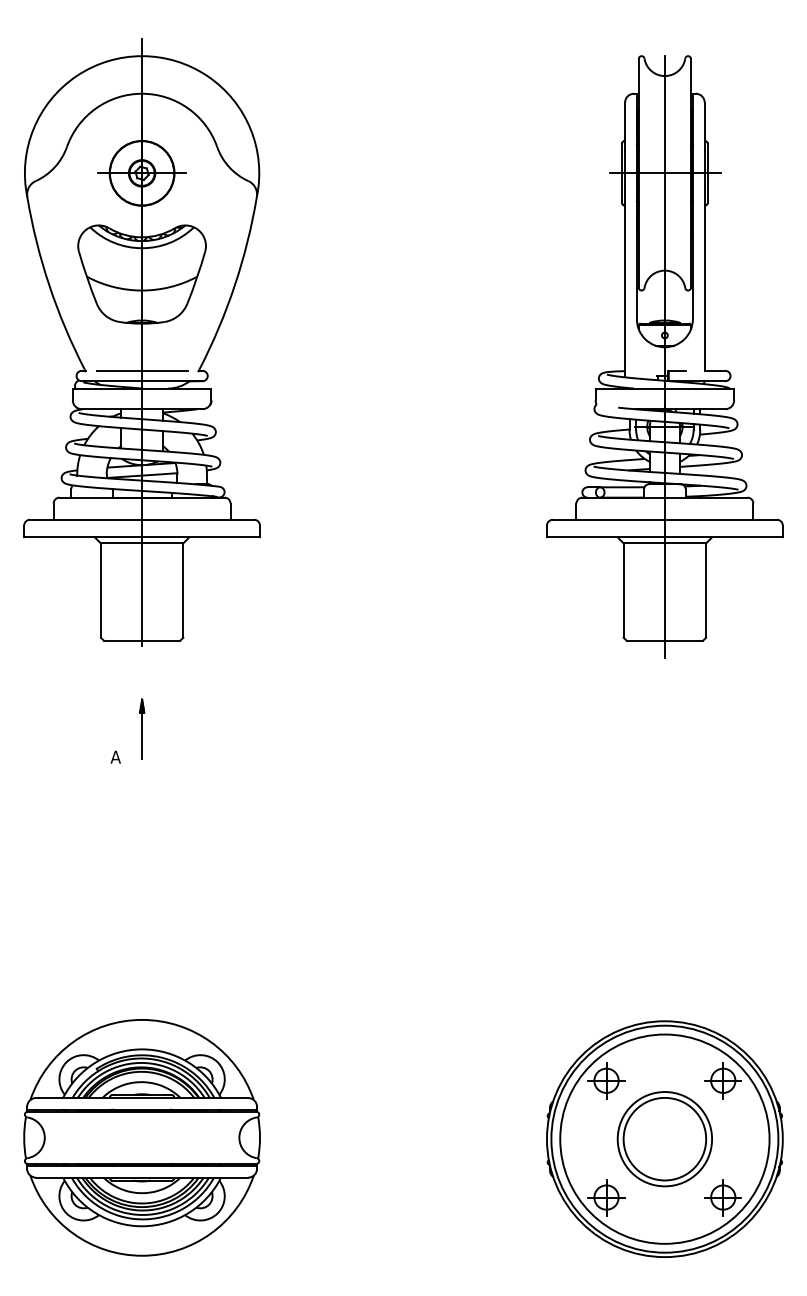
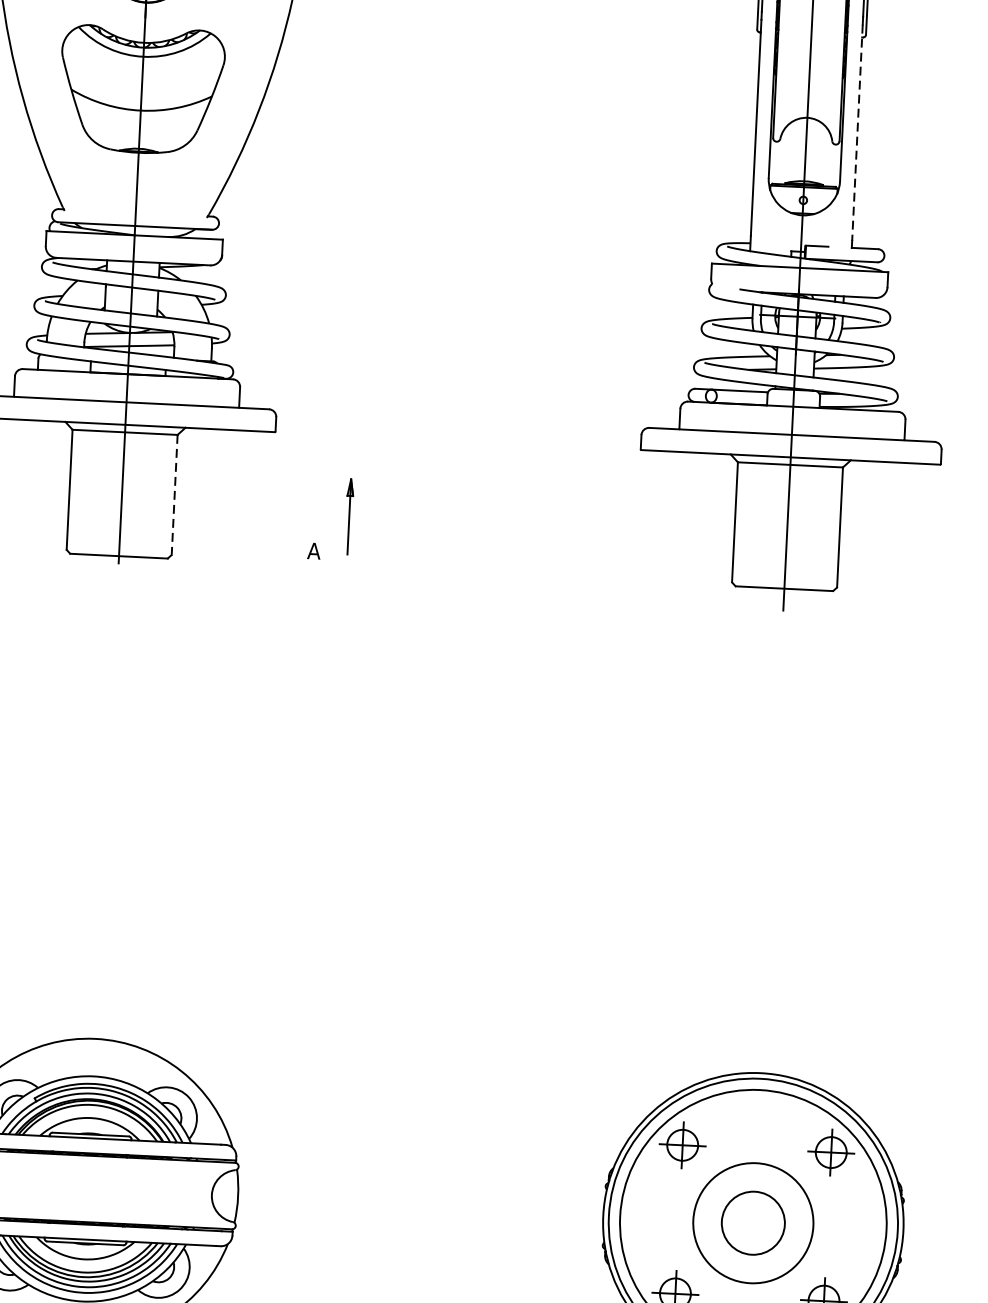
line: (704, 280) -> (857, 132), solid -> dashed
line: (141, 370) -> (135, 212), removed
line: (183, 590) -> (174, 494), solid -> dashed
part: (141, 730) -> (348, 518), moved
circle: (664, 1138) -> (752, 1222), size x0.6

